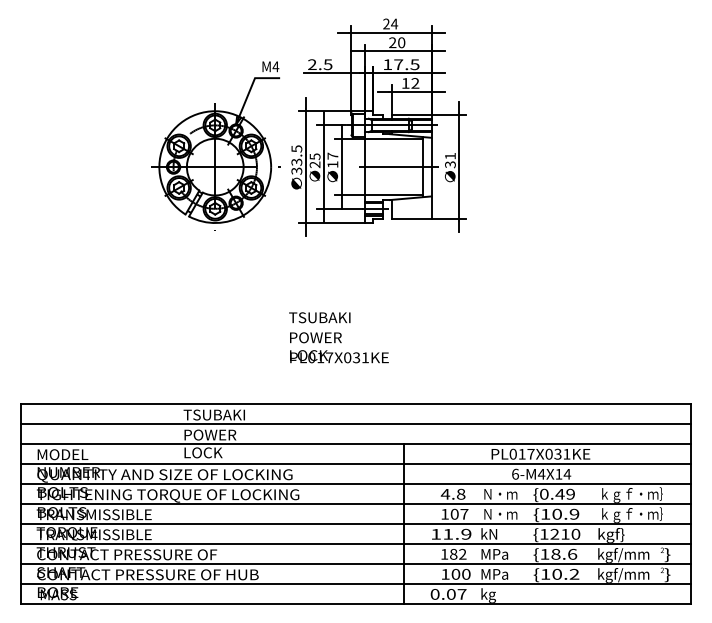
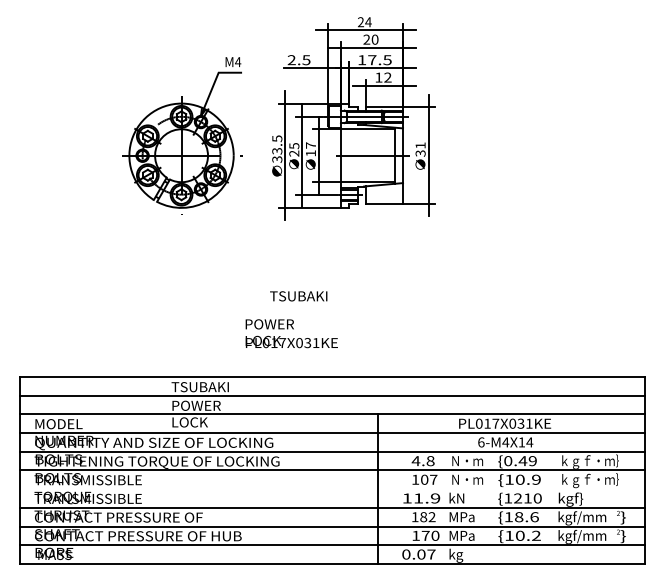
part: (215, 145) -> (181, 135), moved
text: (339, 347) -> (291, 333), moved
line: (355, 524) -> (332, 489), removed
text: (455, 574) -> (425, 535), 100 -> 170

